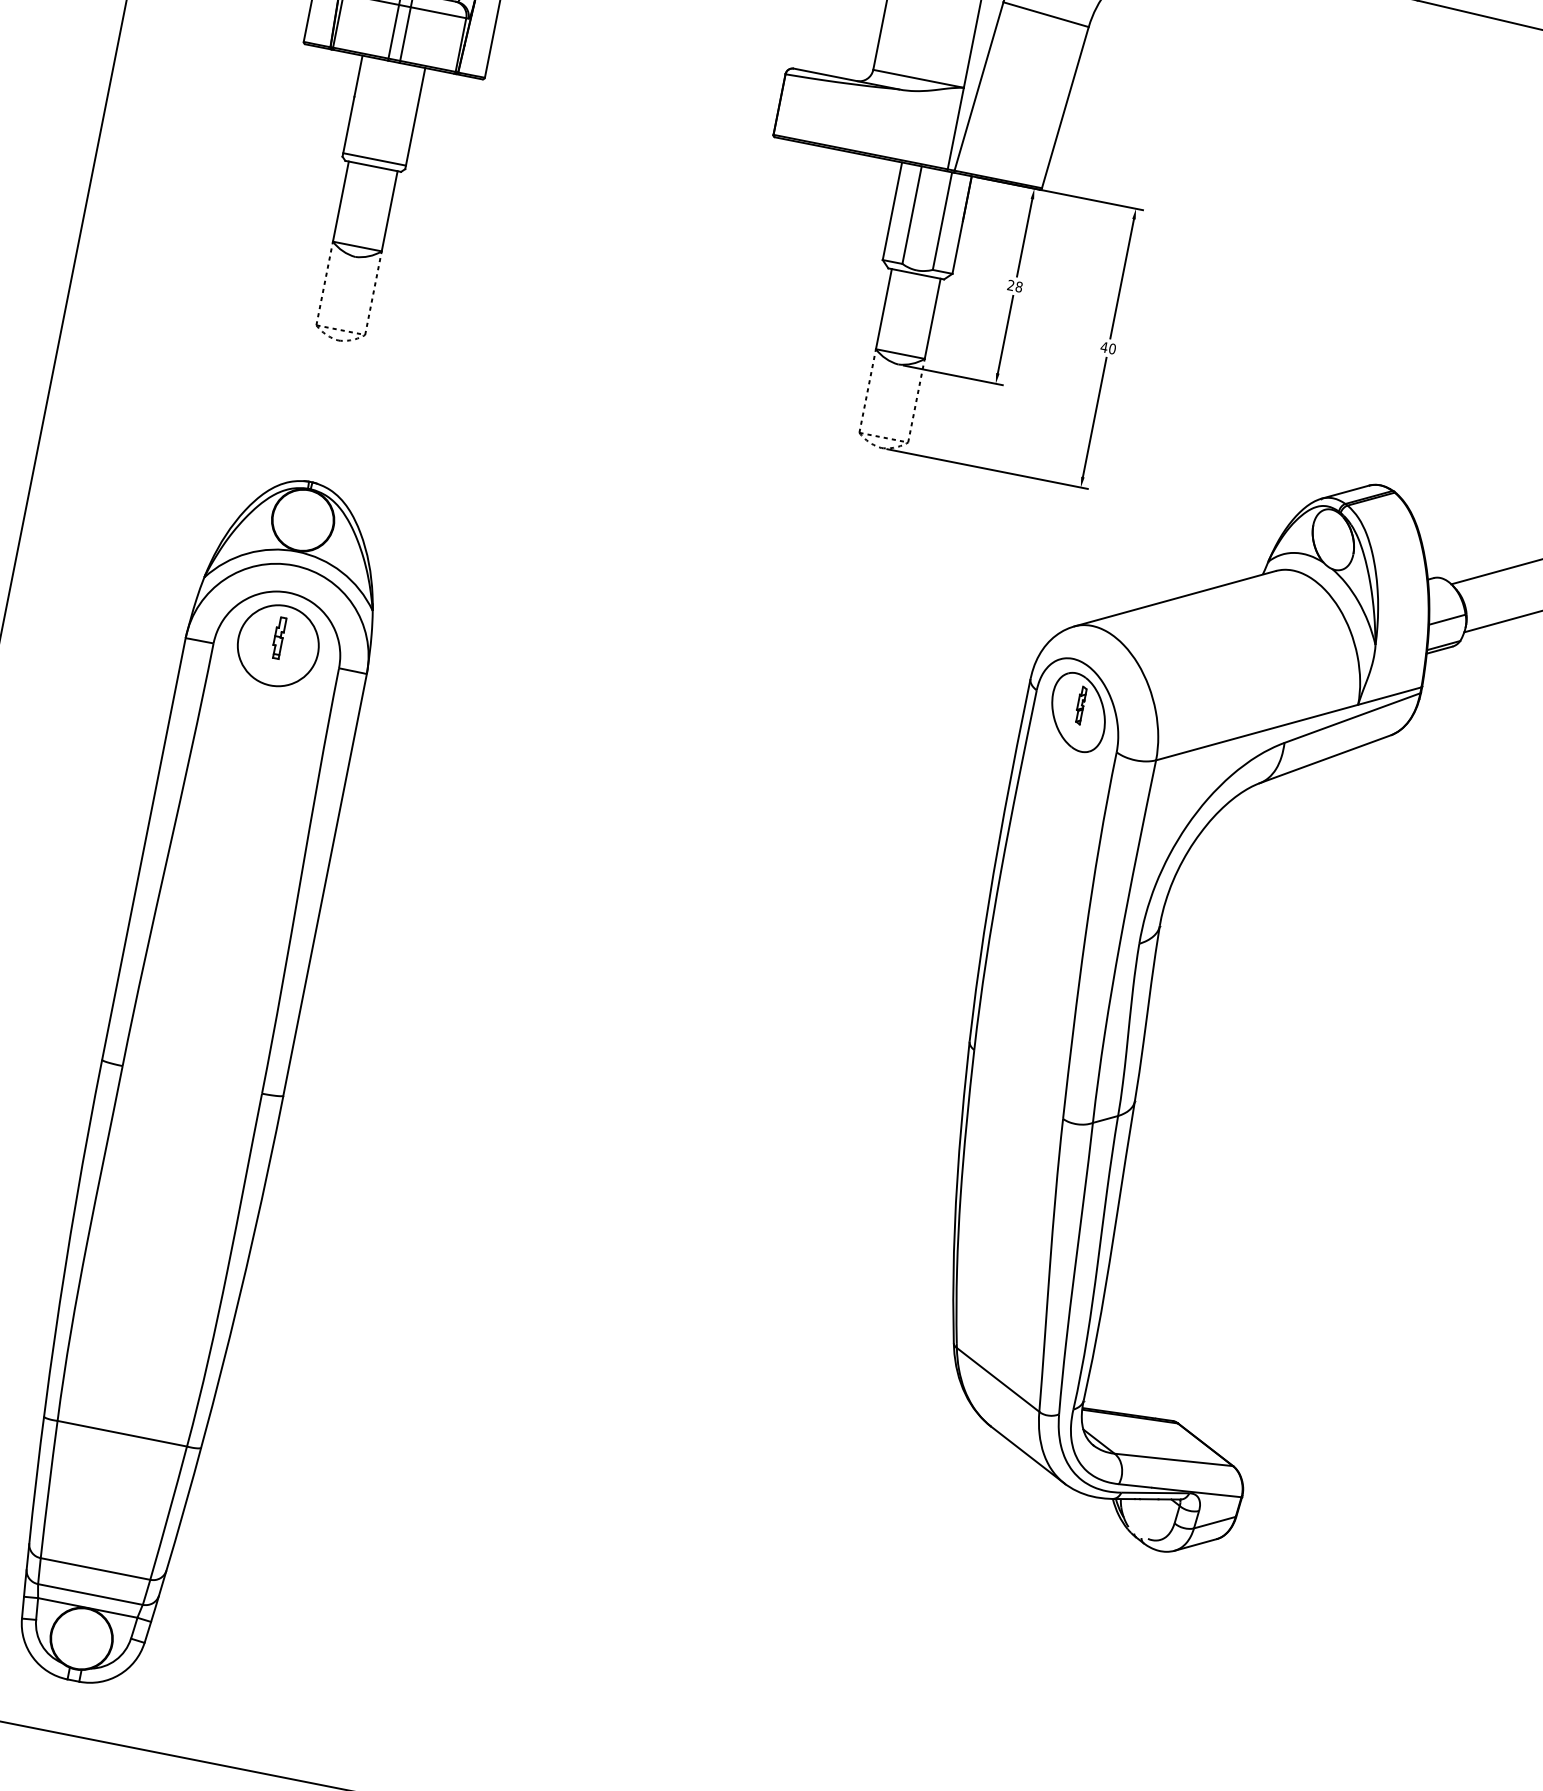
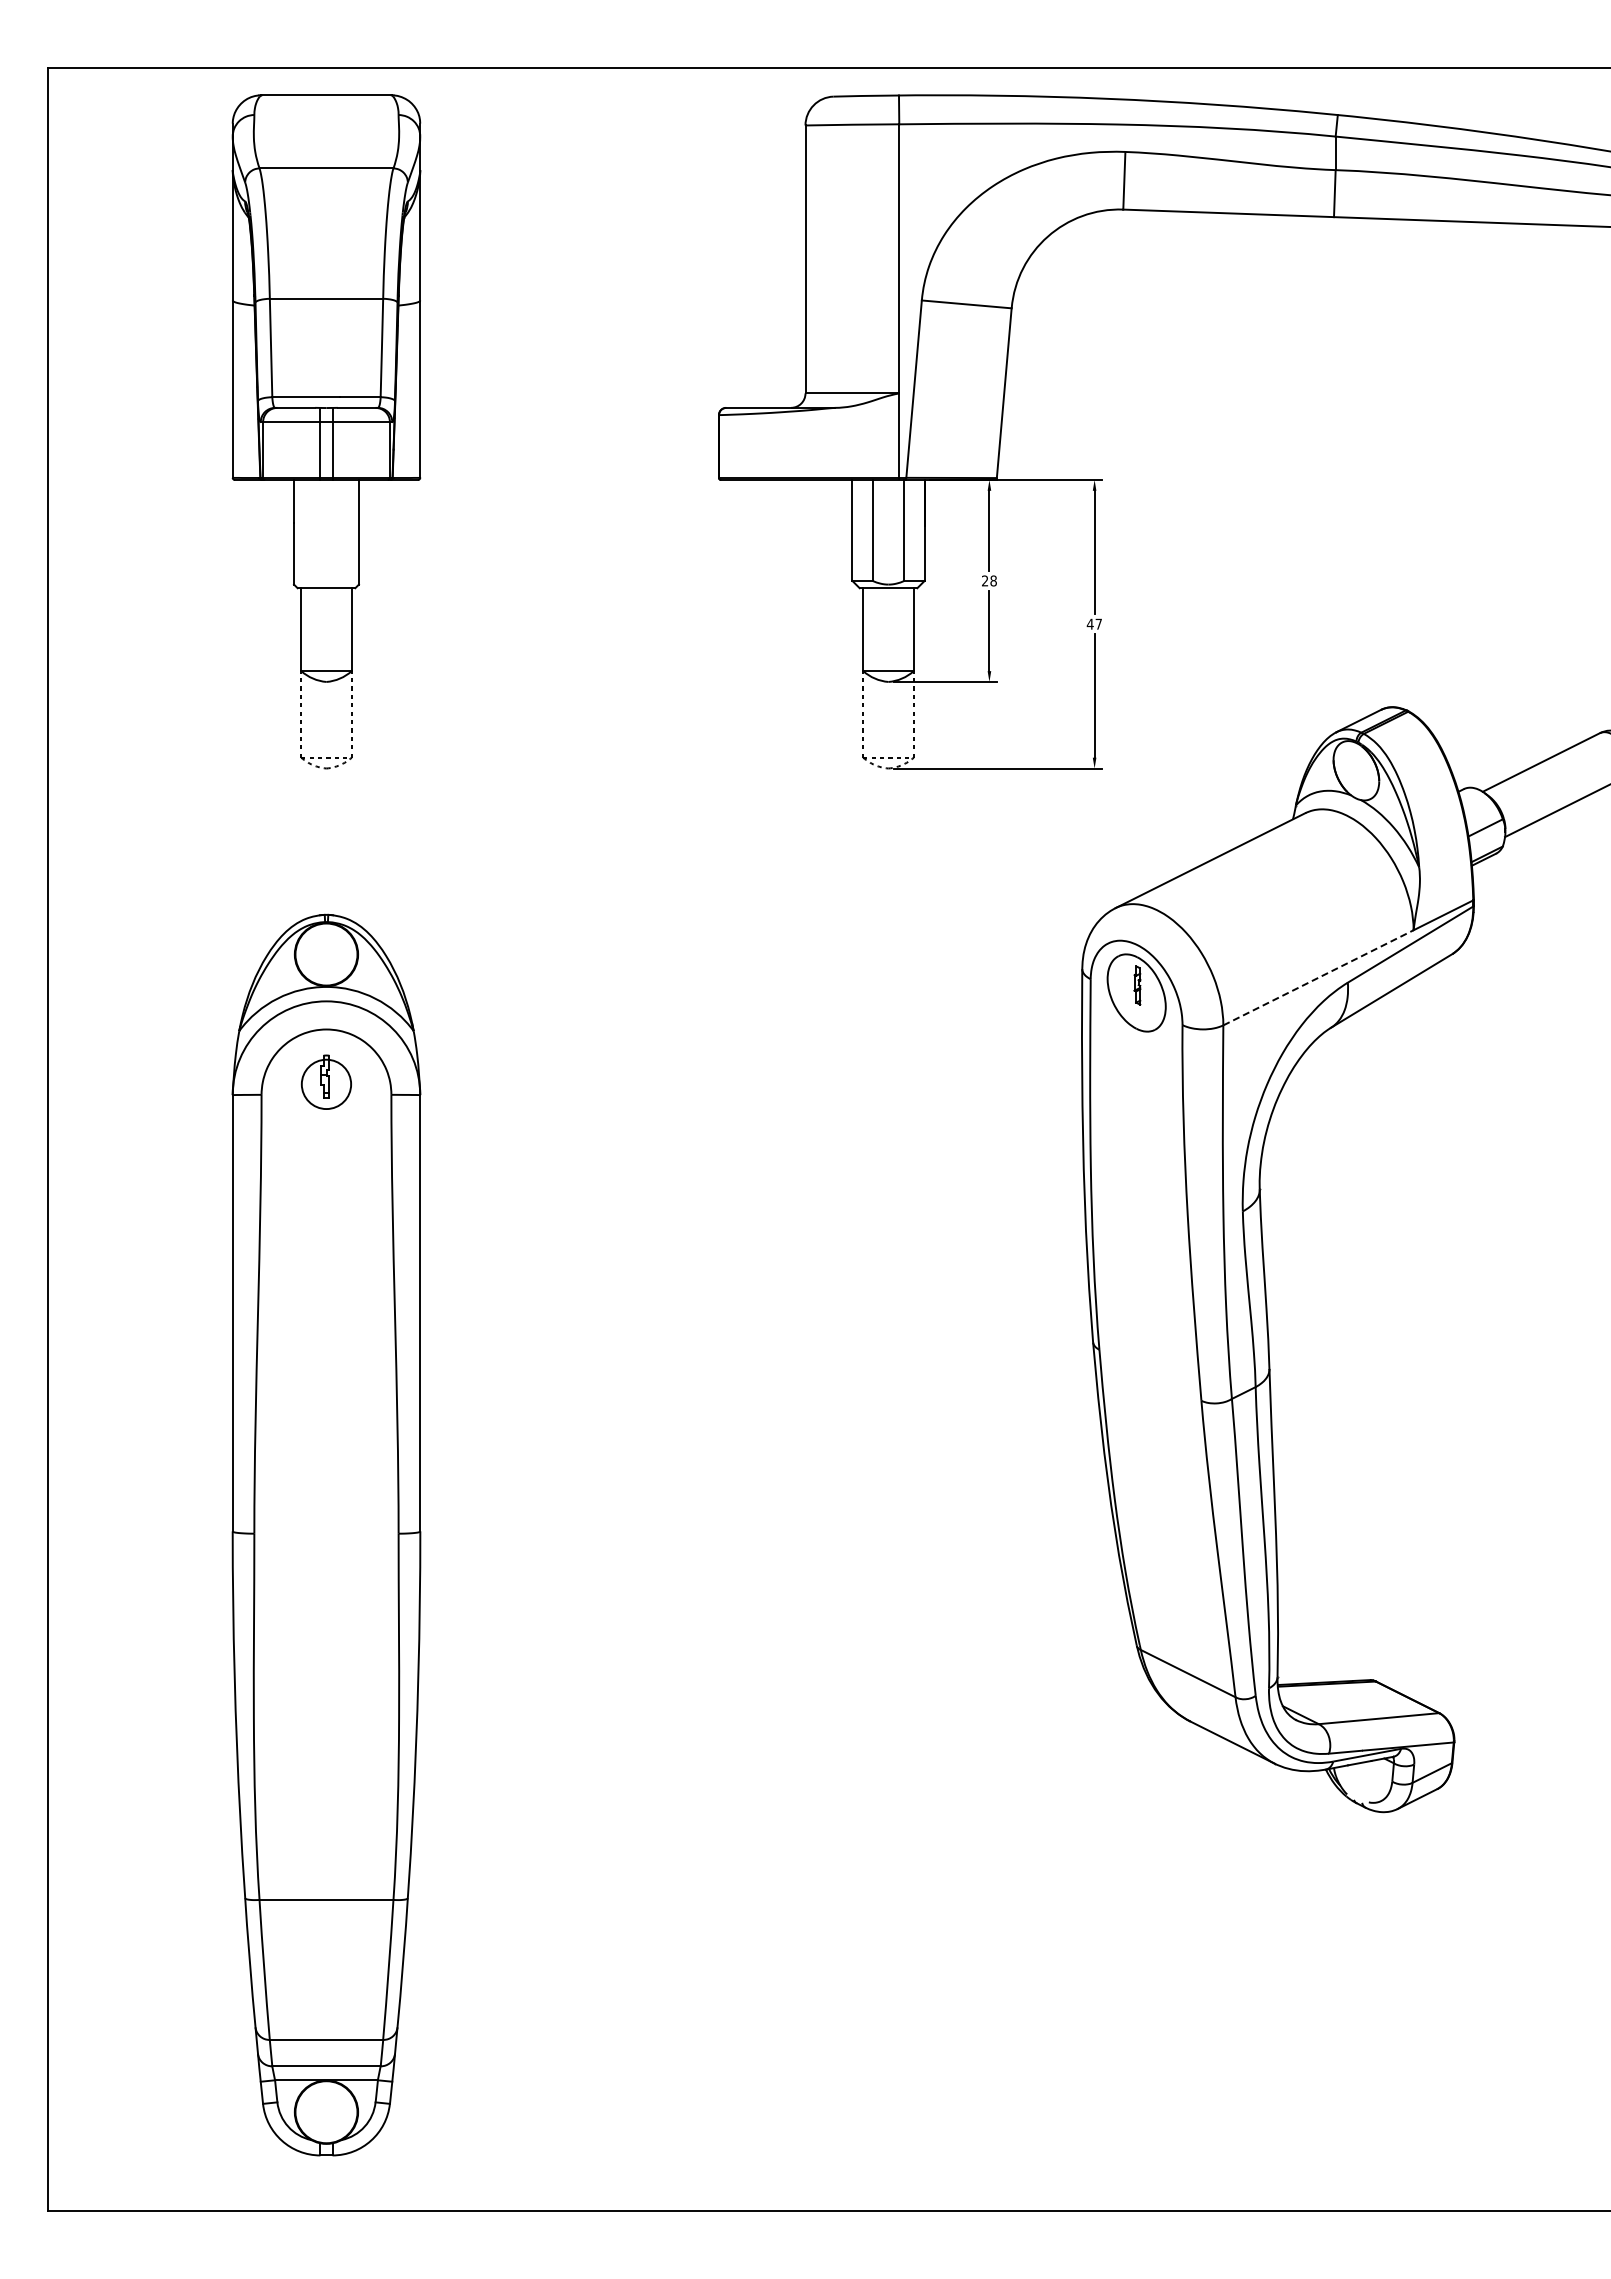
line: (374, 158) -> (326, 580), removed
text: (1112, 348) -> (1098, 623), 40 -> 47
circle: (278, 645) -> (326, 1084), size x0.6
line: (1257, 732) -> (1318, 977), solid -> dashed

